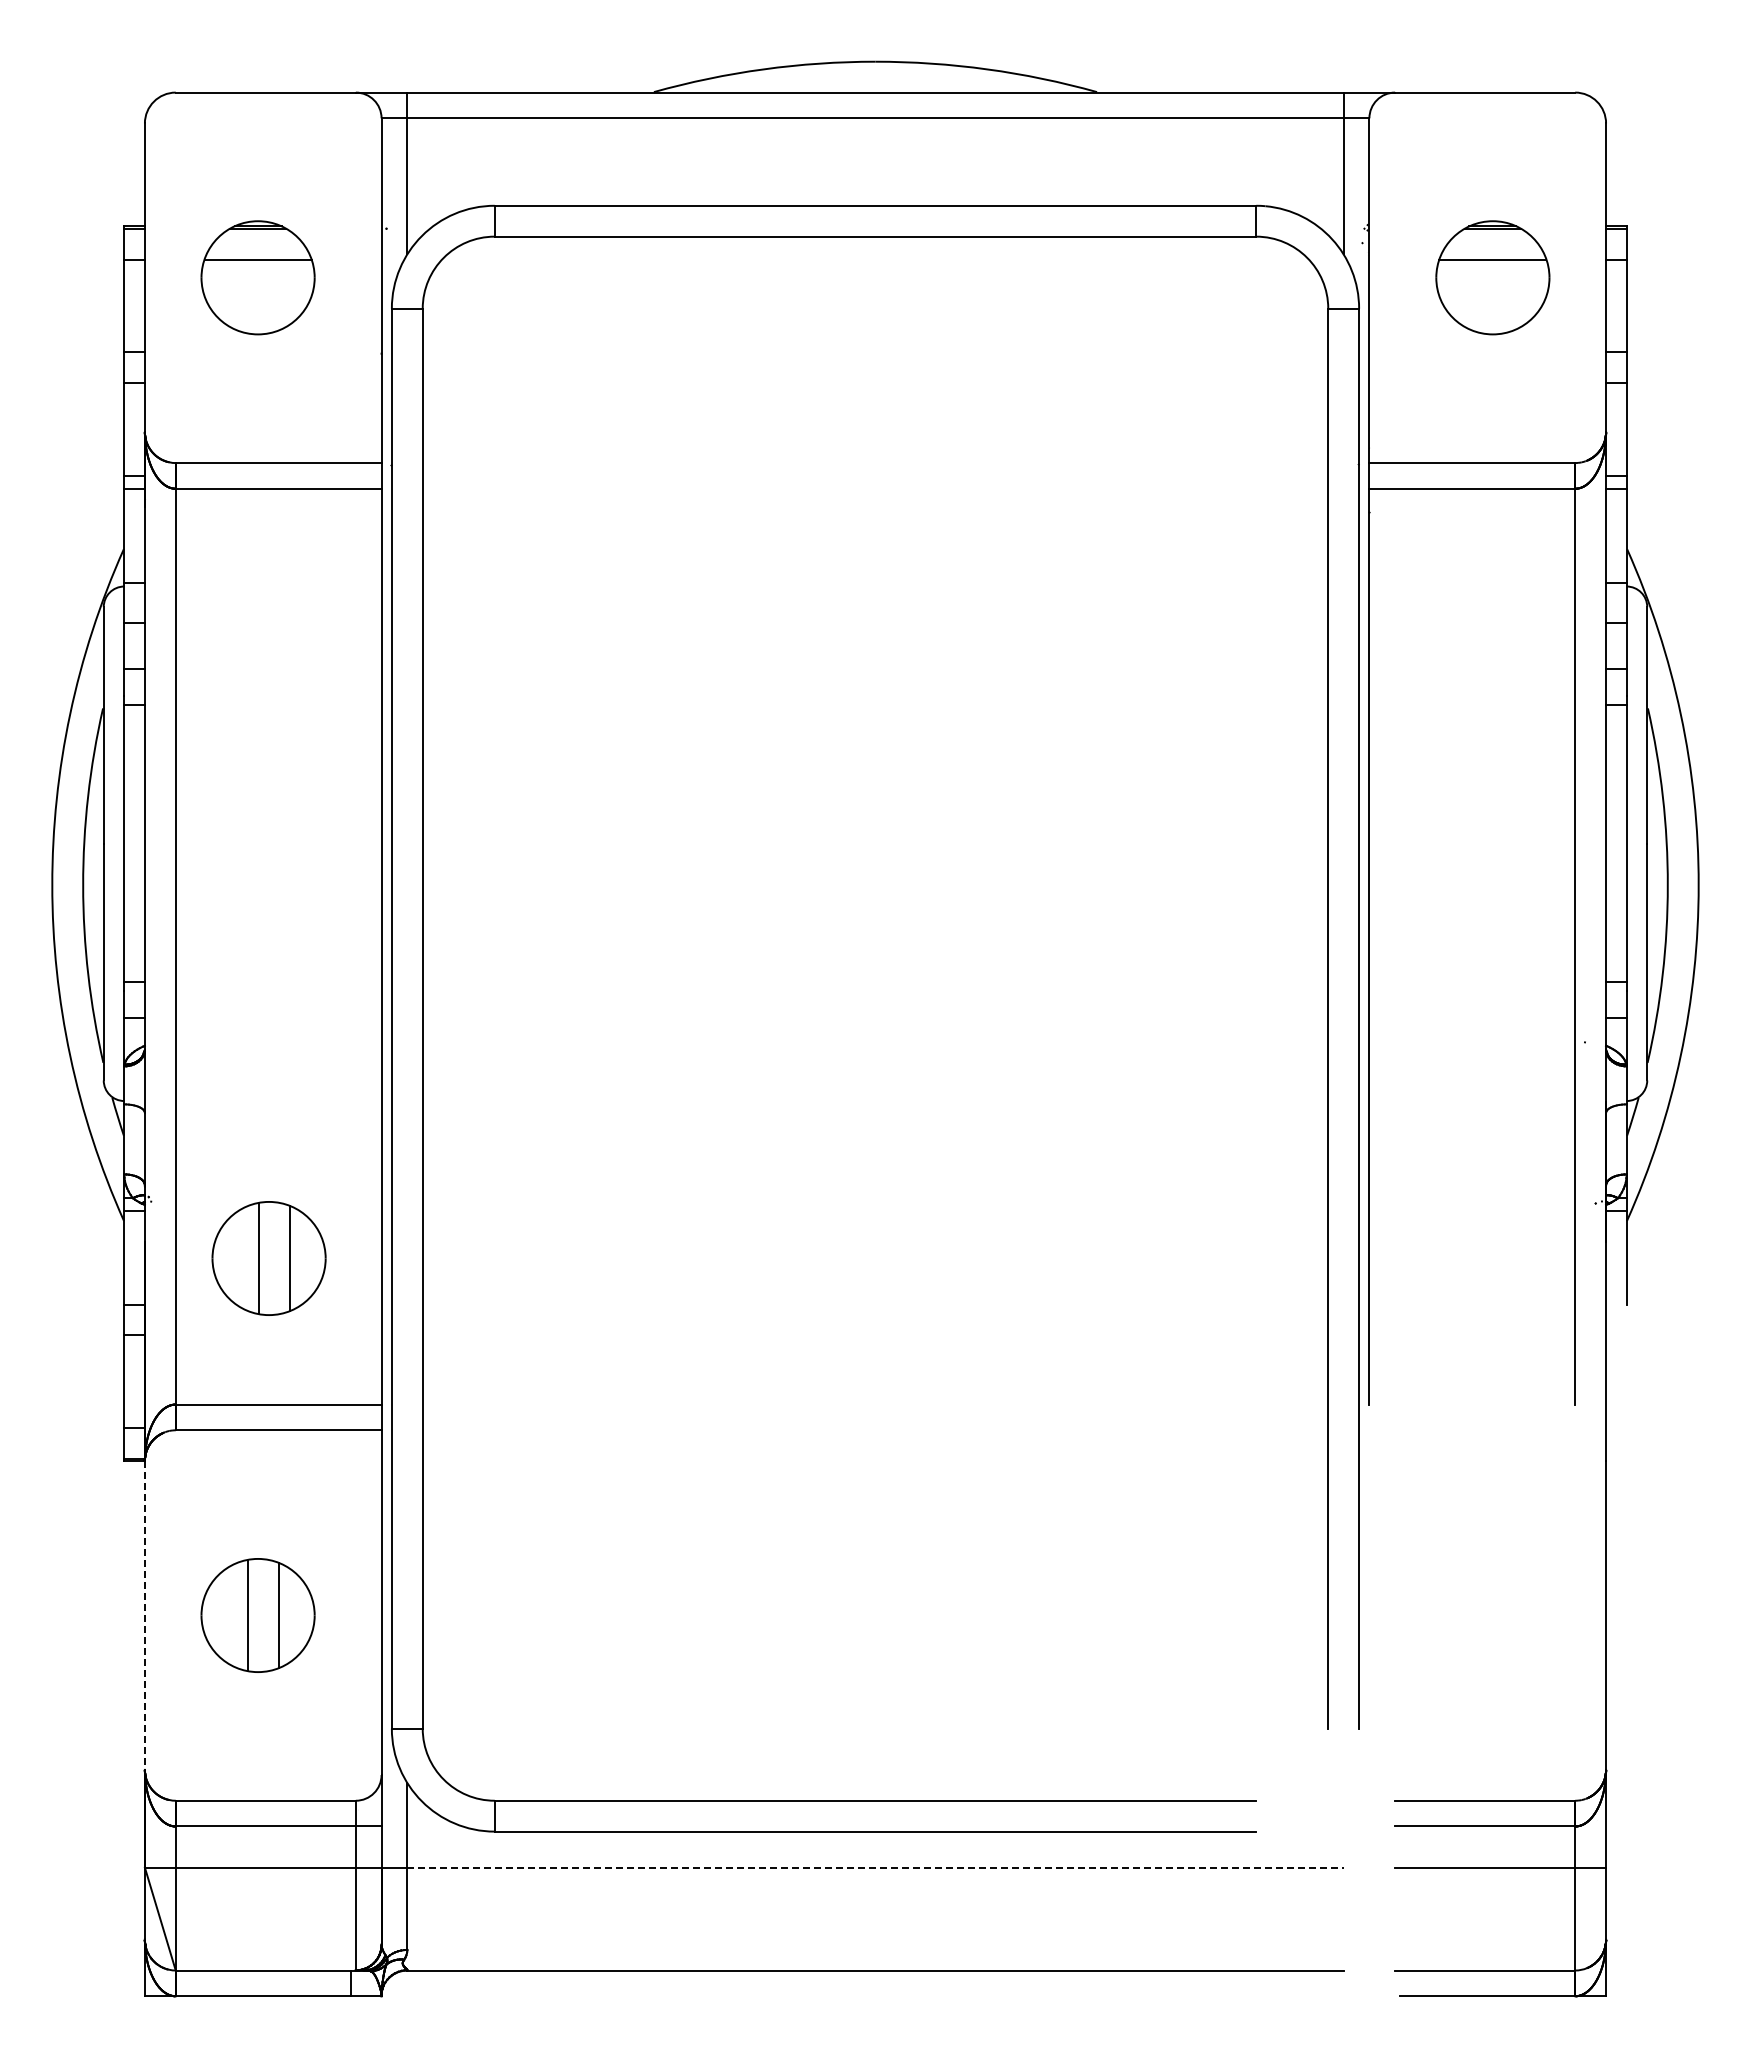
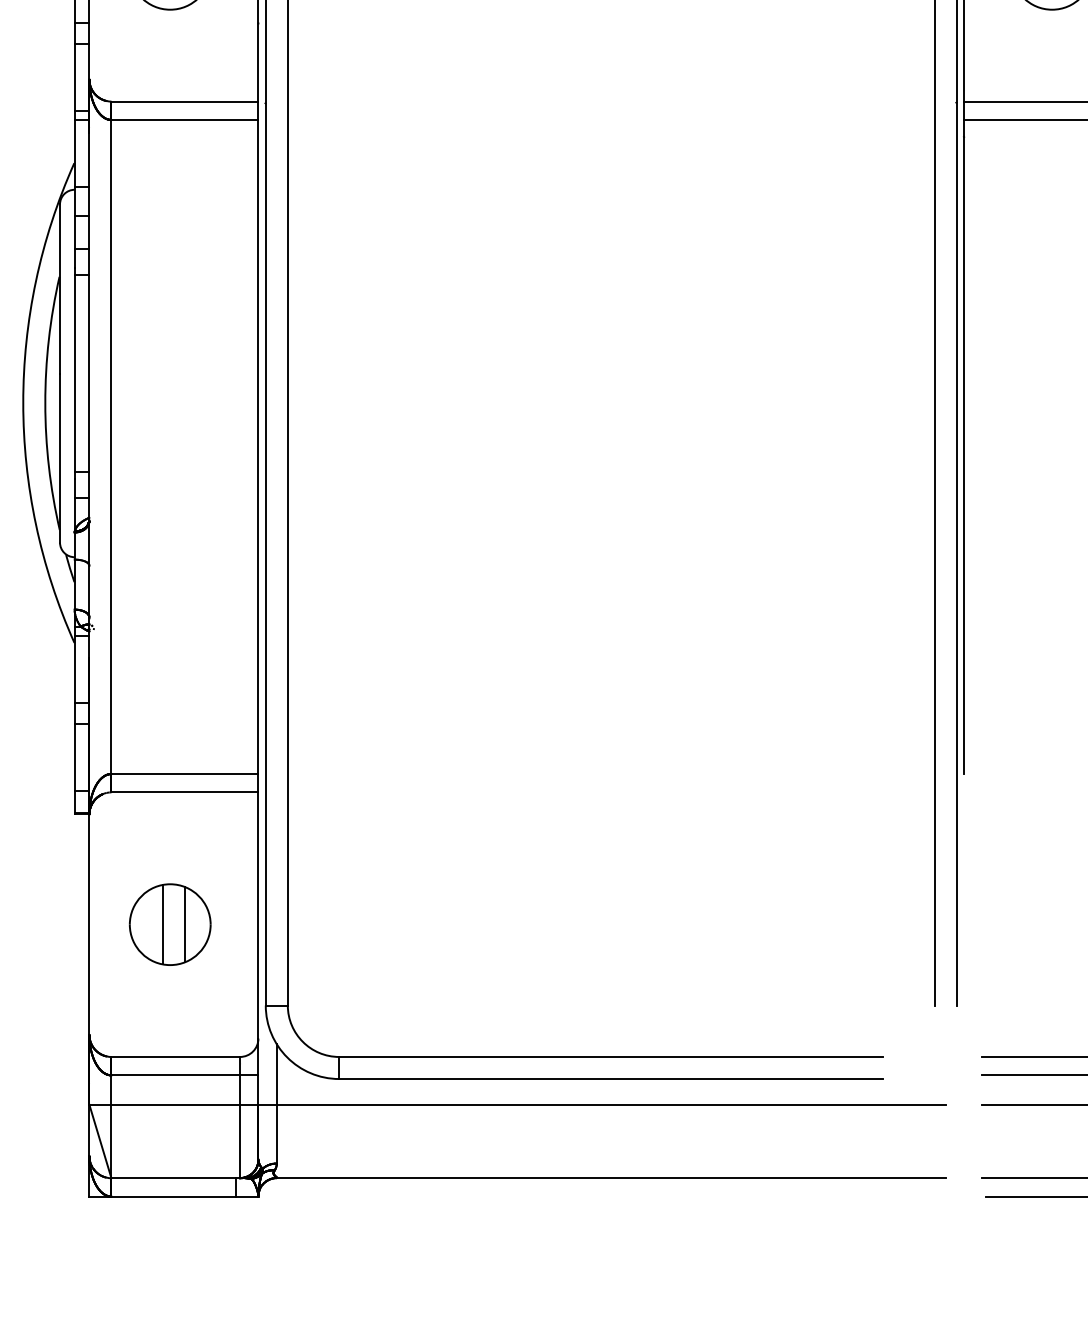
part: (268, 1258) -> (177, 669), removed
line: (144, 1616) -> (89, 925), dashed -> solid
line: (875, 1867) -> (611, 1104), dashed -> solid

